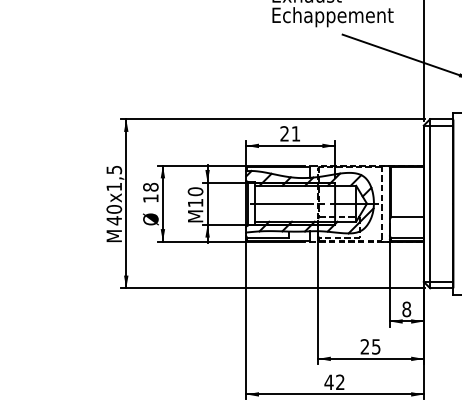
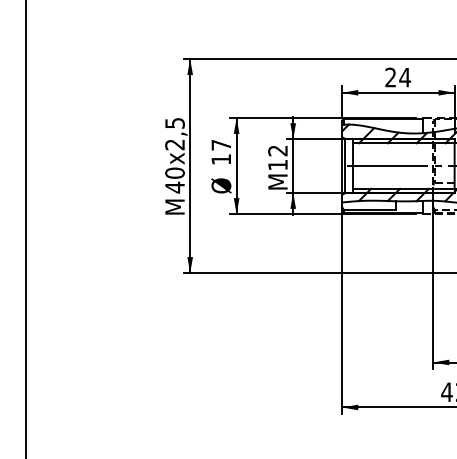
text: (295, 133) -> (404, 77), 21 -> 24
text: (150, 186) -> (220, 144), 18 -> 17
text: (113, 187) -> (174, 145), x1,5 -> x2,5
text: (195, 191) -> (277, 150), M10 -> M12

